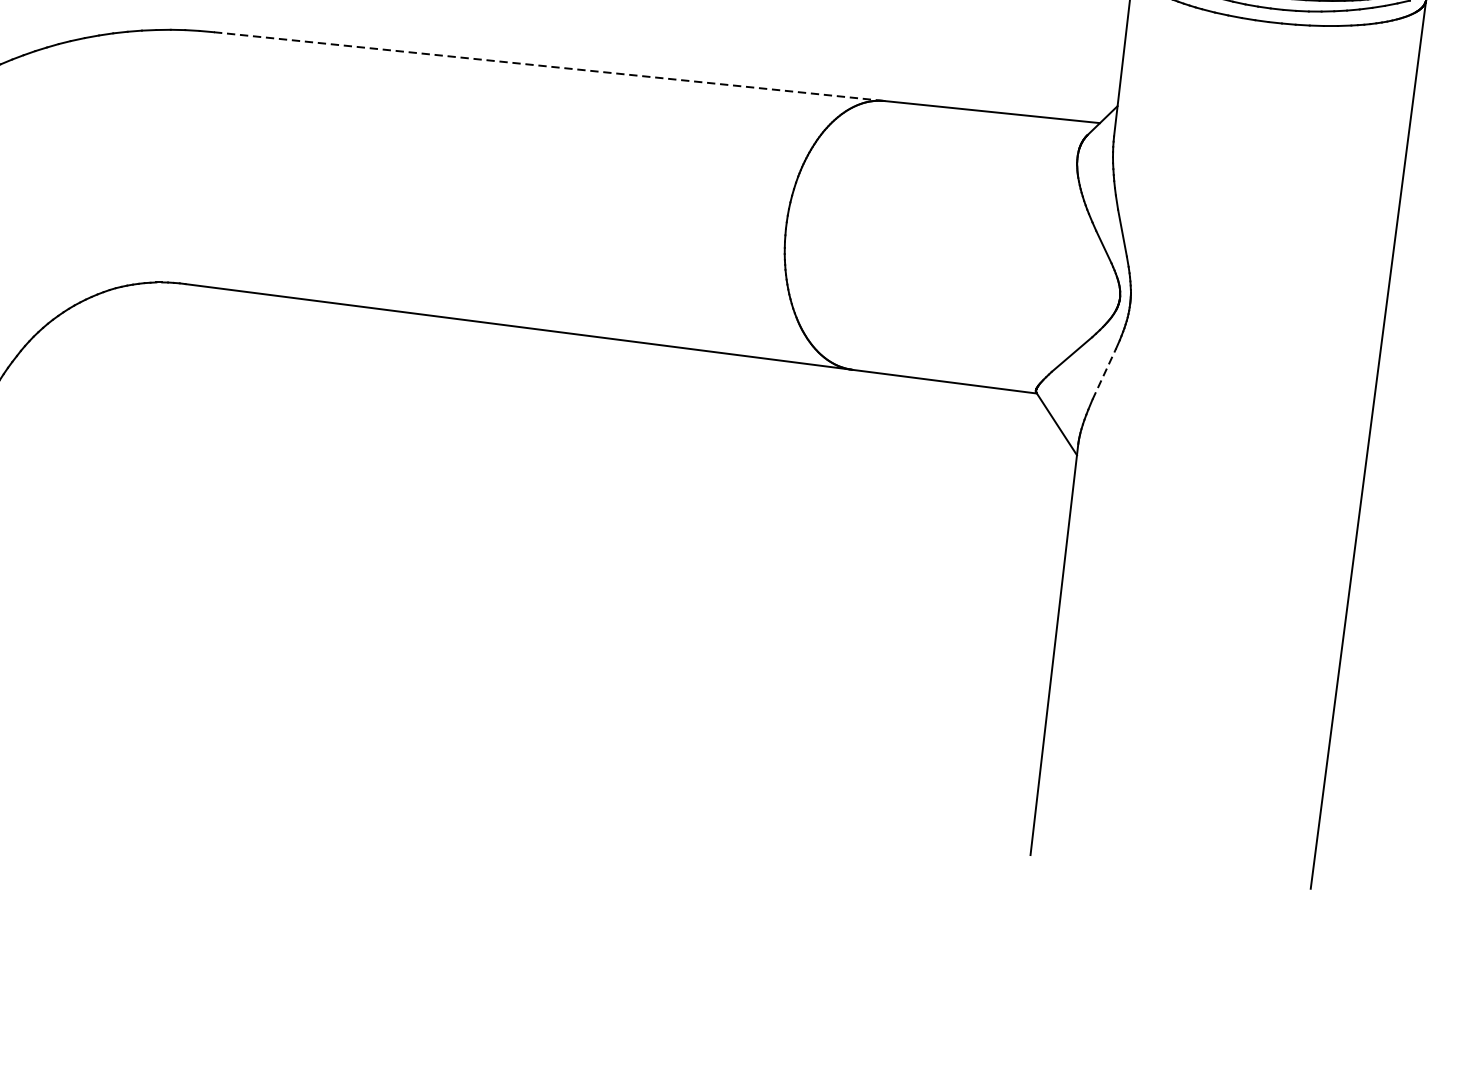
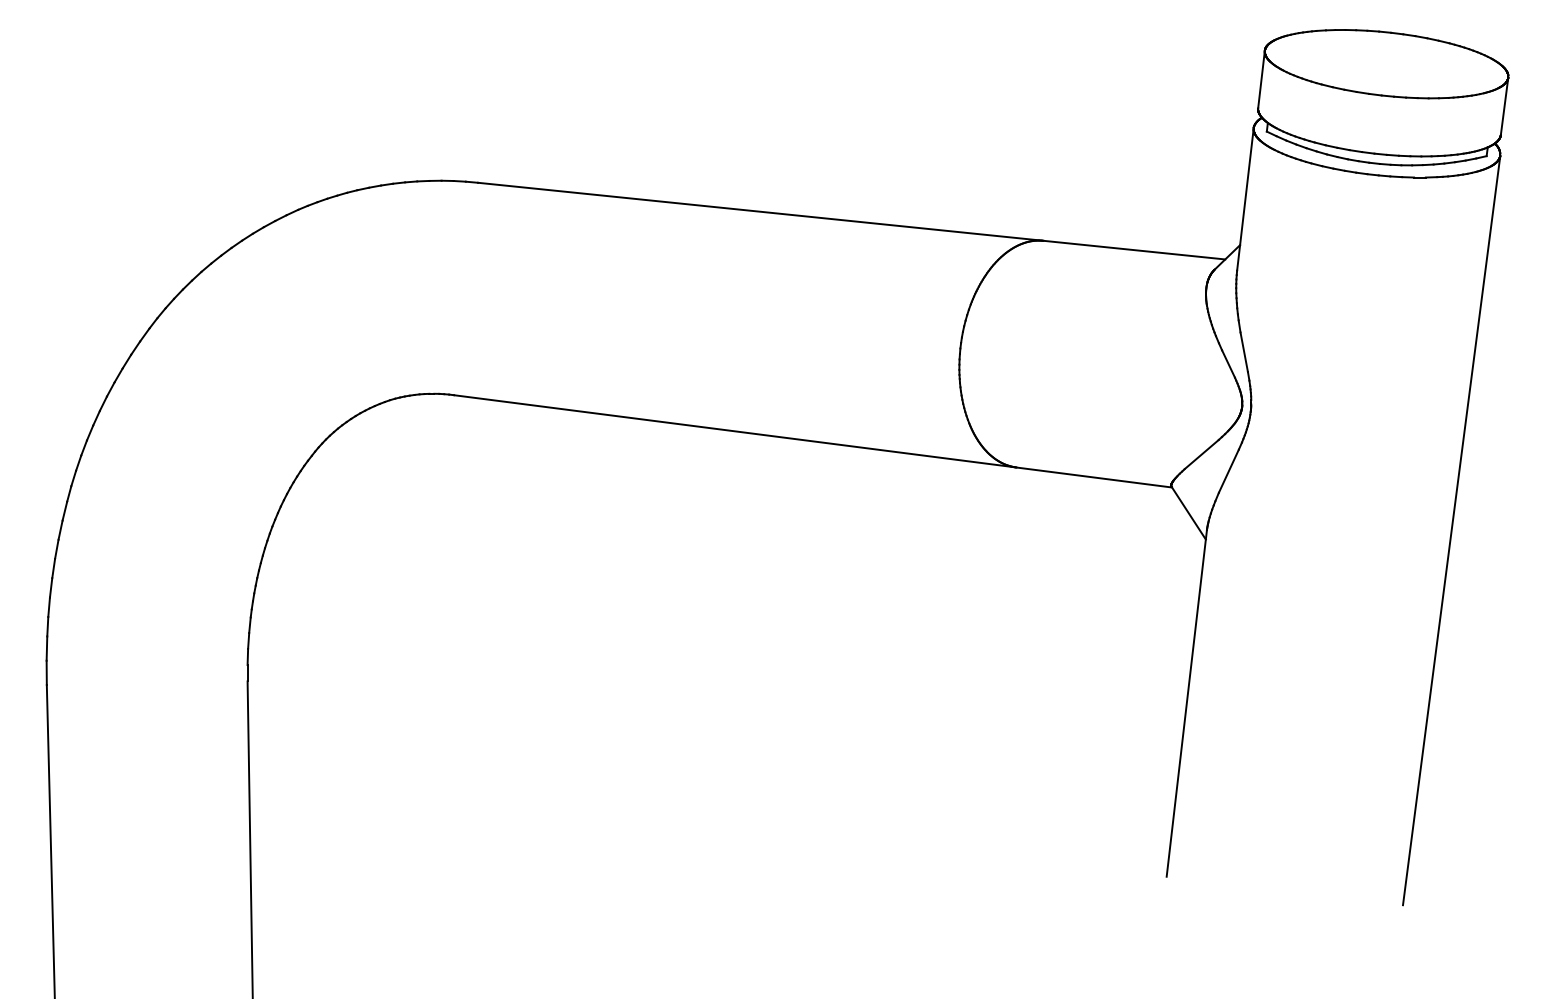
line: (548, 66) -> (760, 211), dashed -> solid
line: (1103, 374) -> (1228, 471), dashed -> solid

